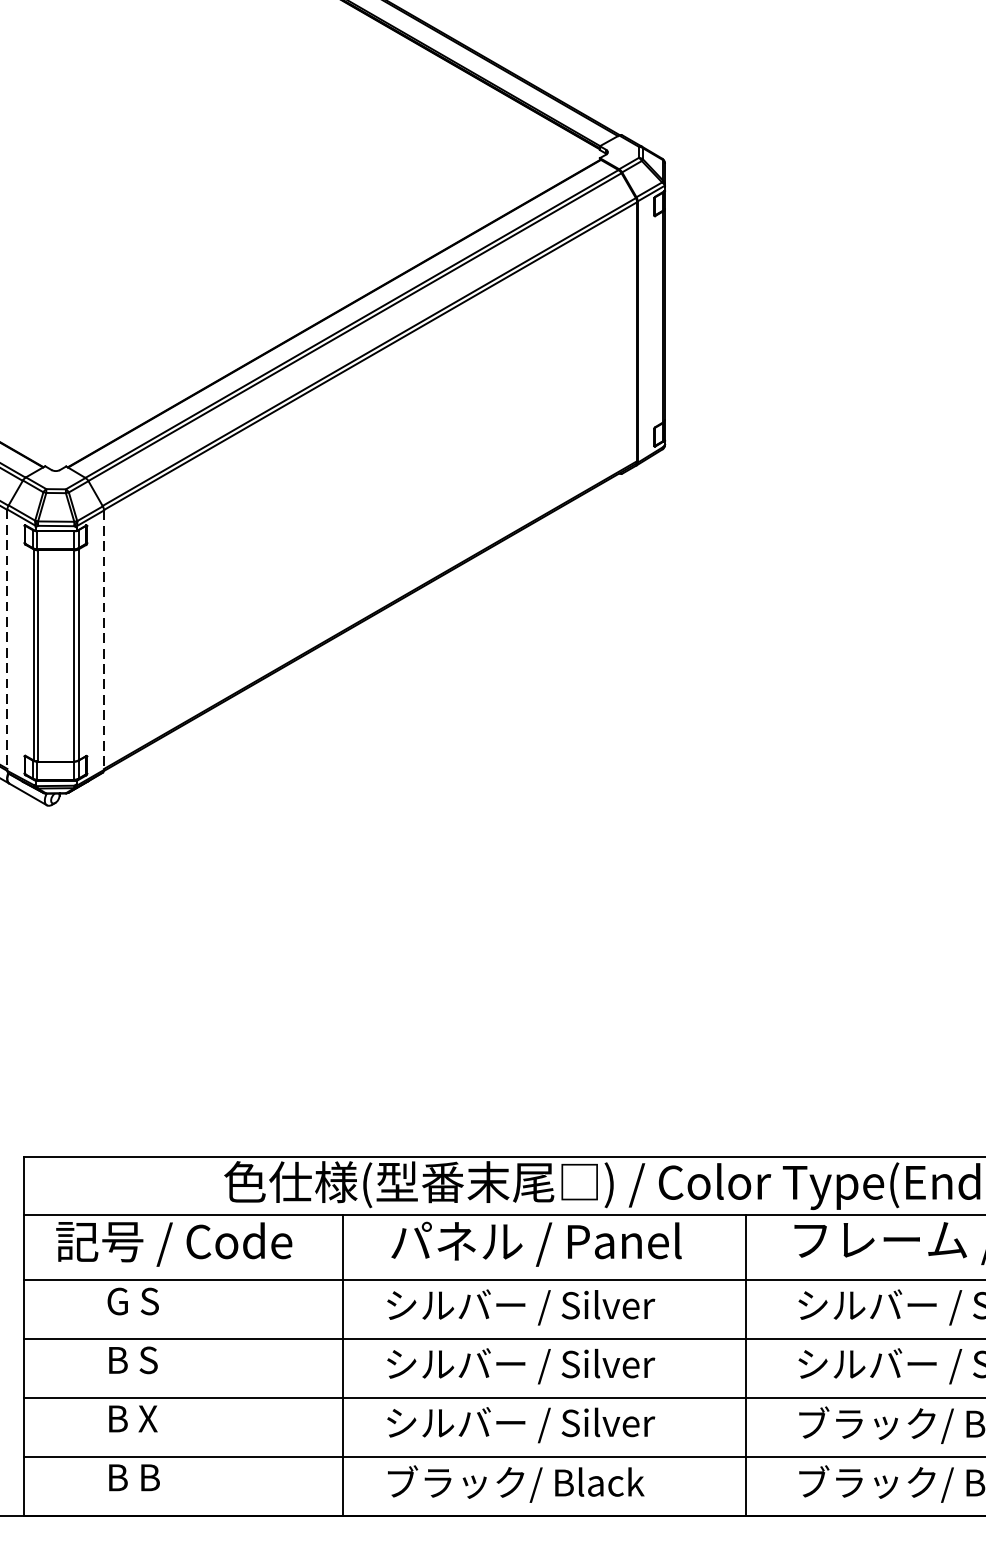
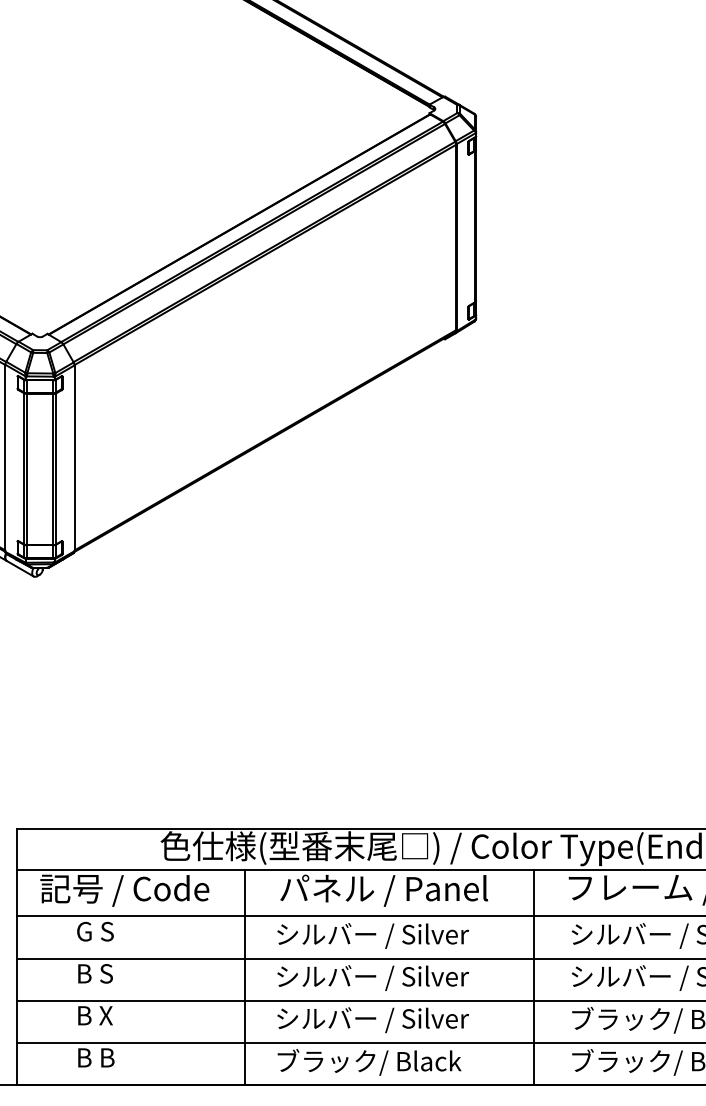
line: (7, 640) -> (5, 458), dashed -> solid
line: (103, 640) -> (74, 458), dashed -> solid

